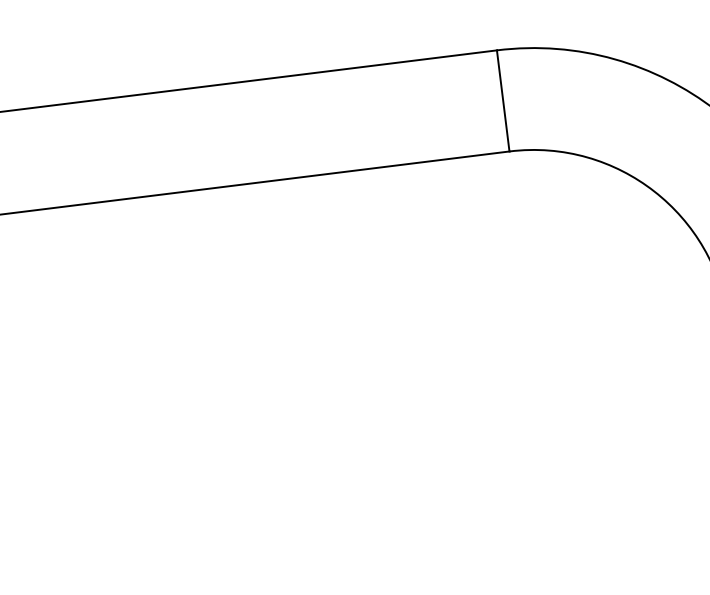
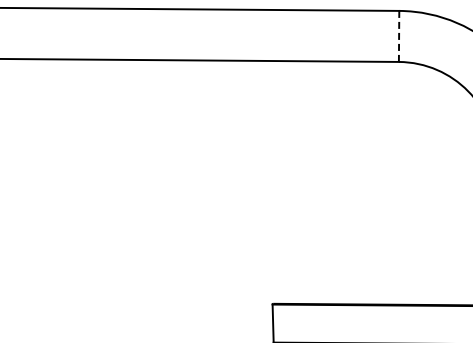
line: (504, 100) -> (399, 36), solid -> dashed

